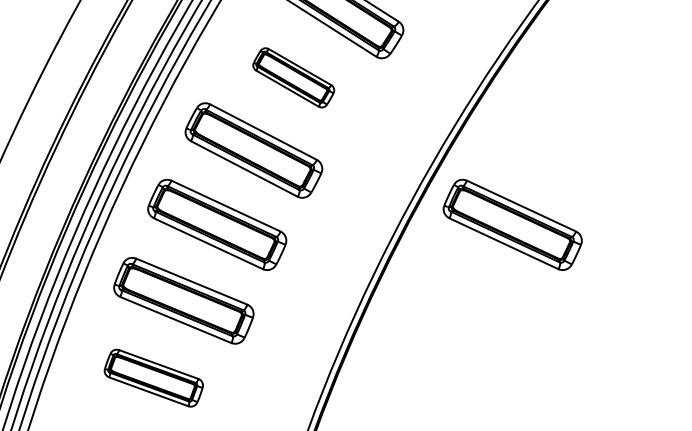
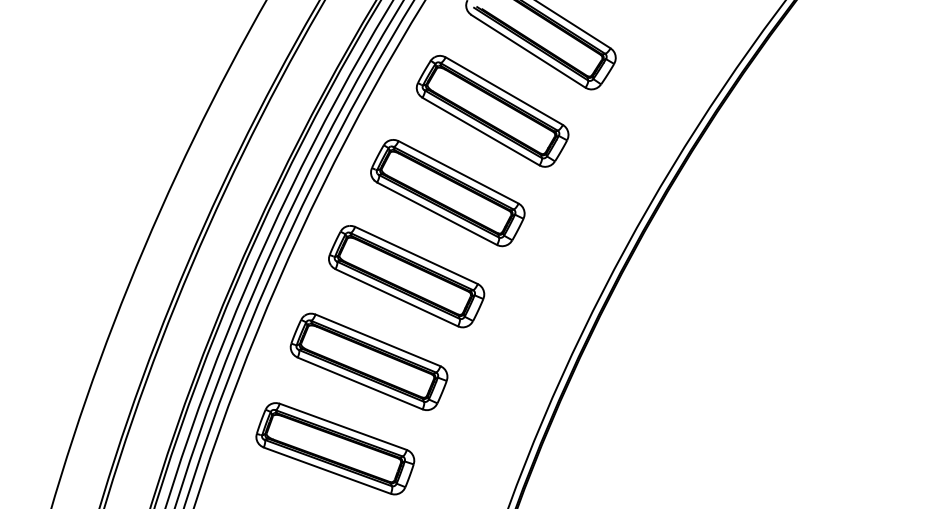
part: (293, 77) -> (492, 111), size x1.67
part: (512, 224) -> (738, 276), removed
part: (153, 377) -> (335, 448), size x1.43

